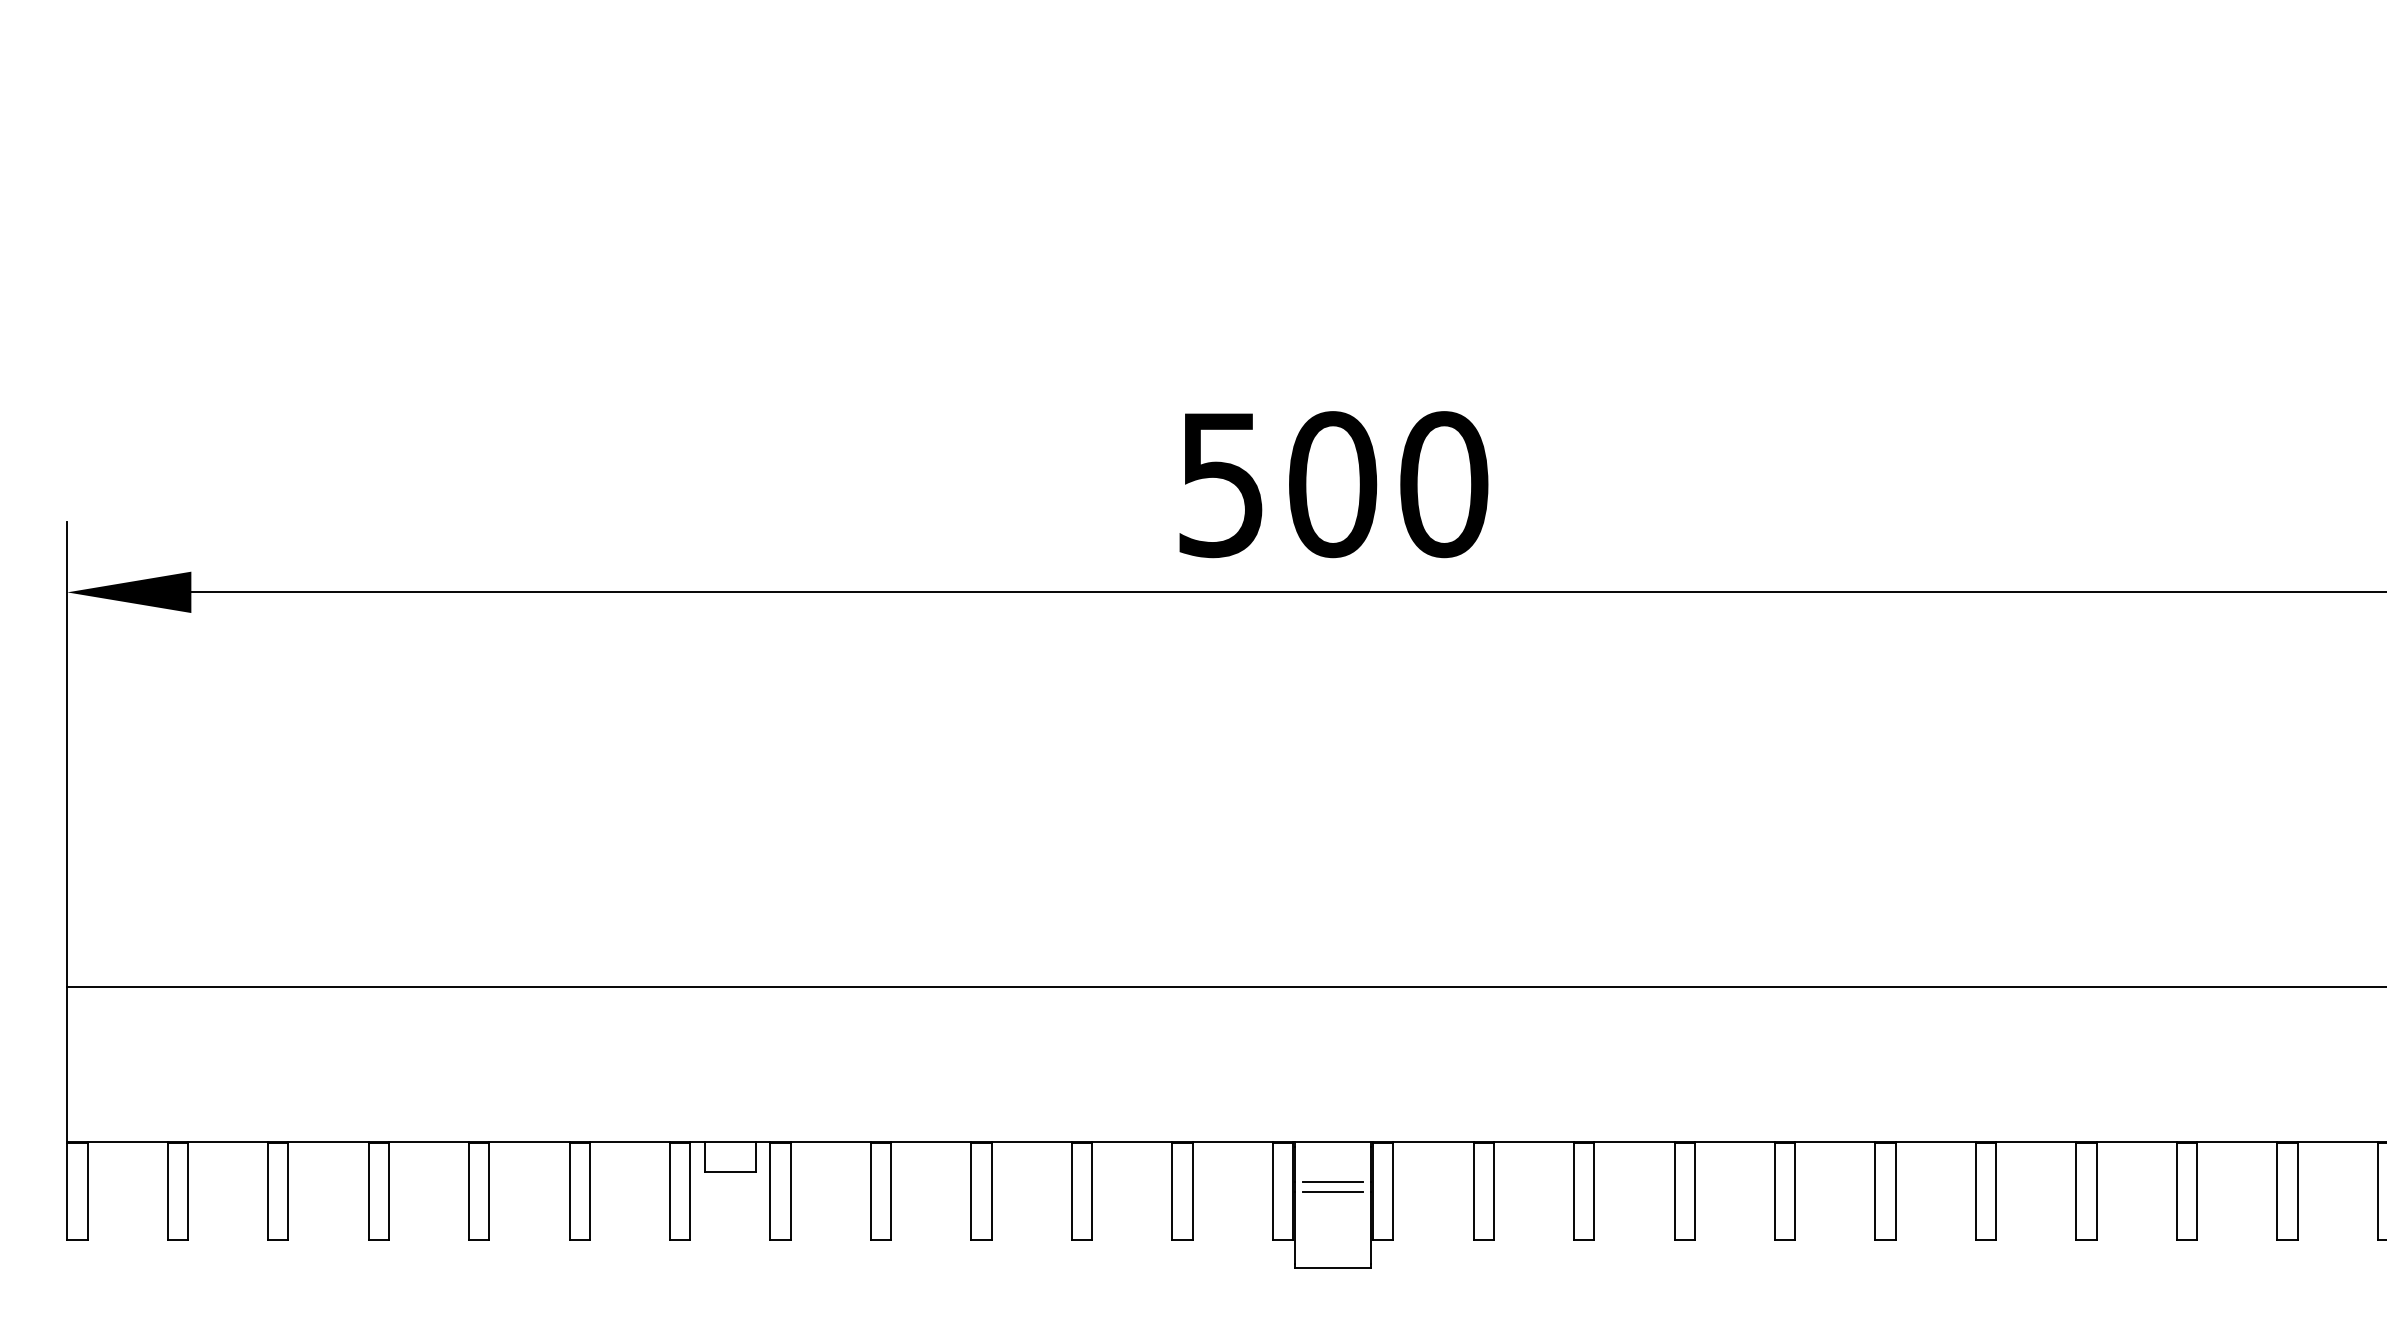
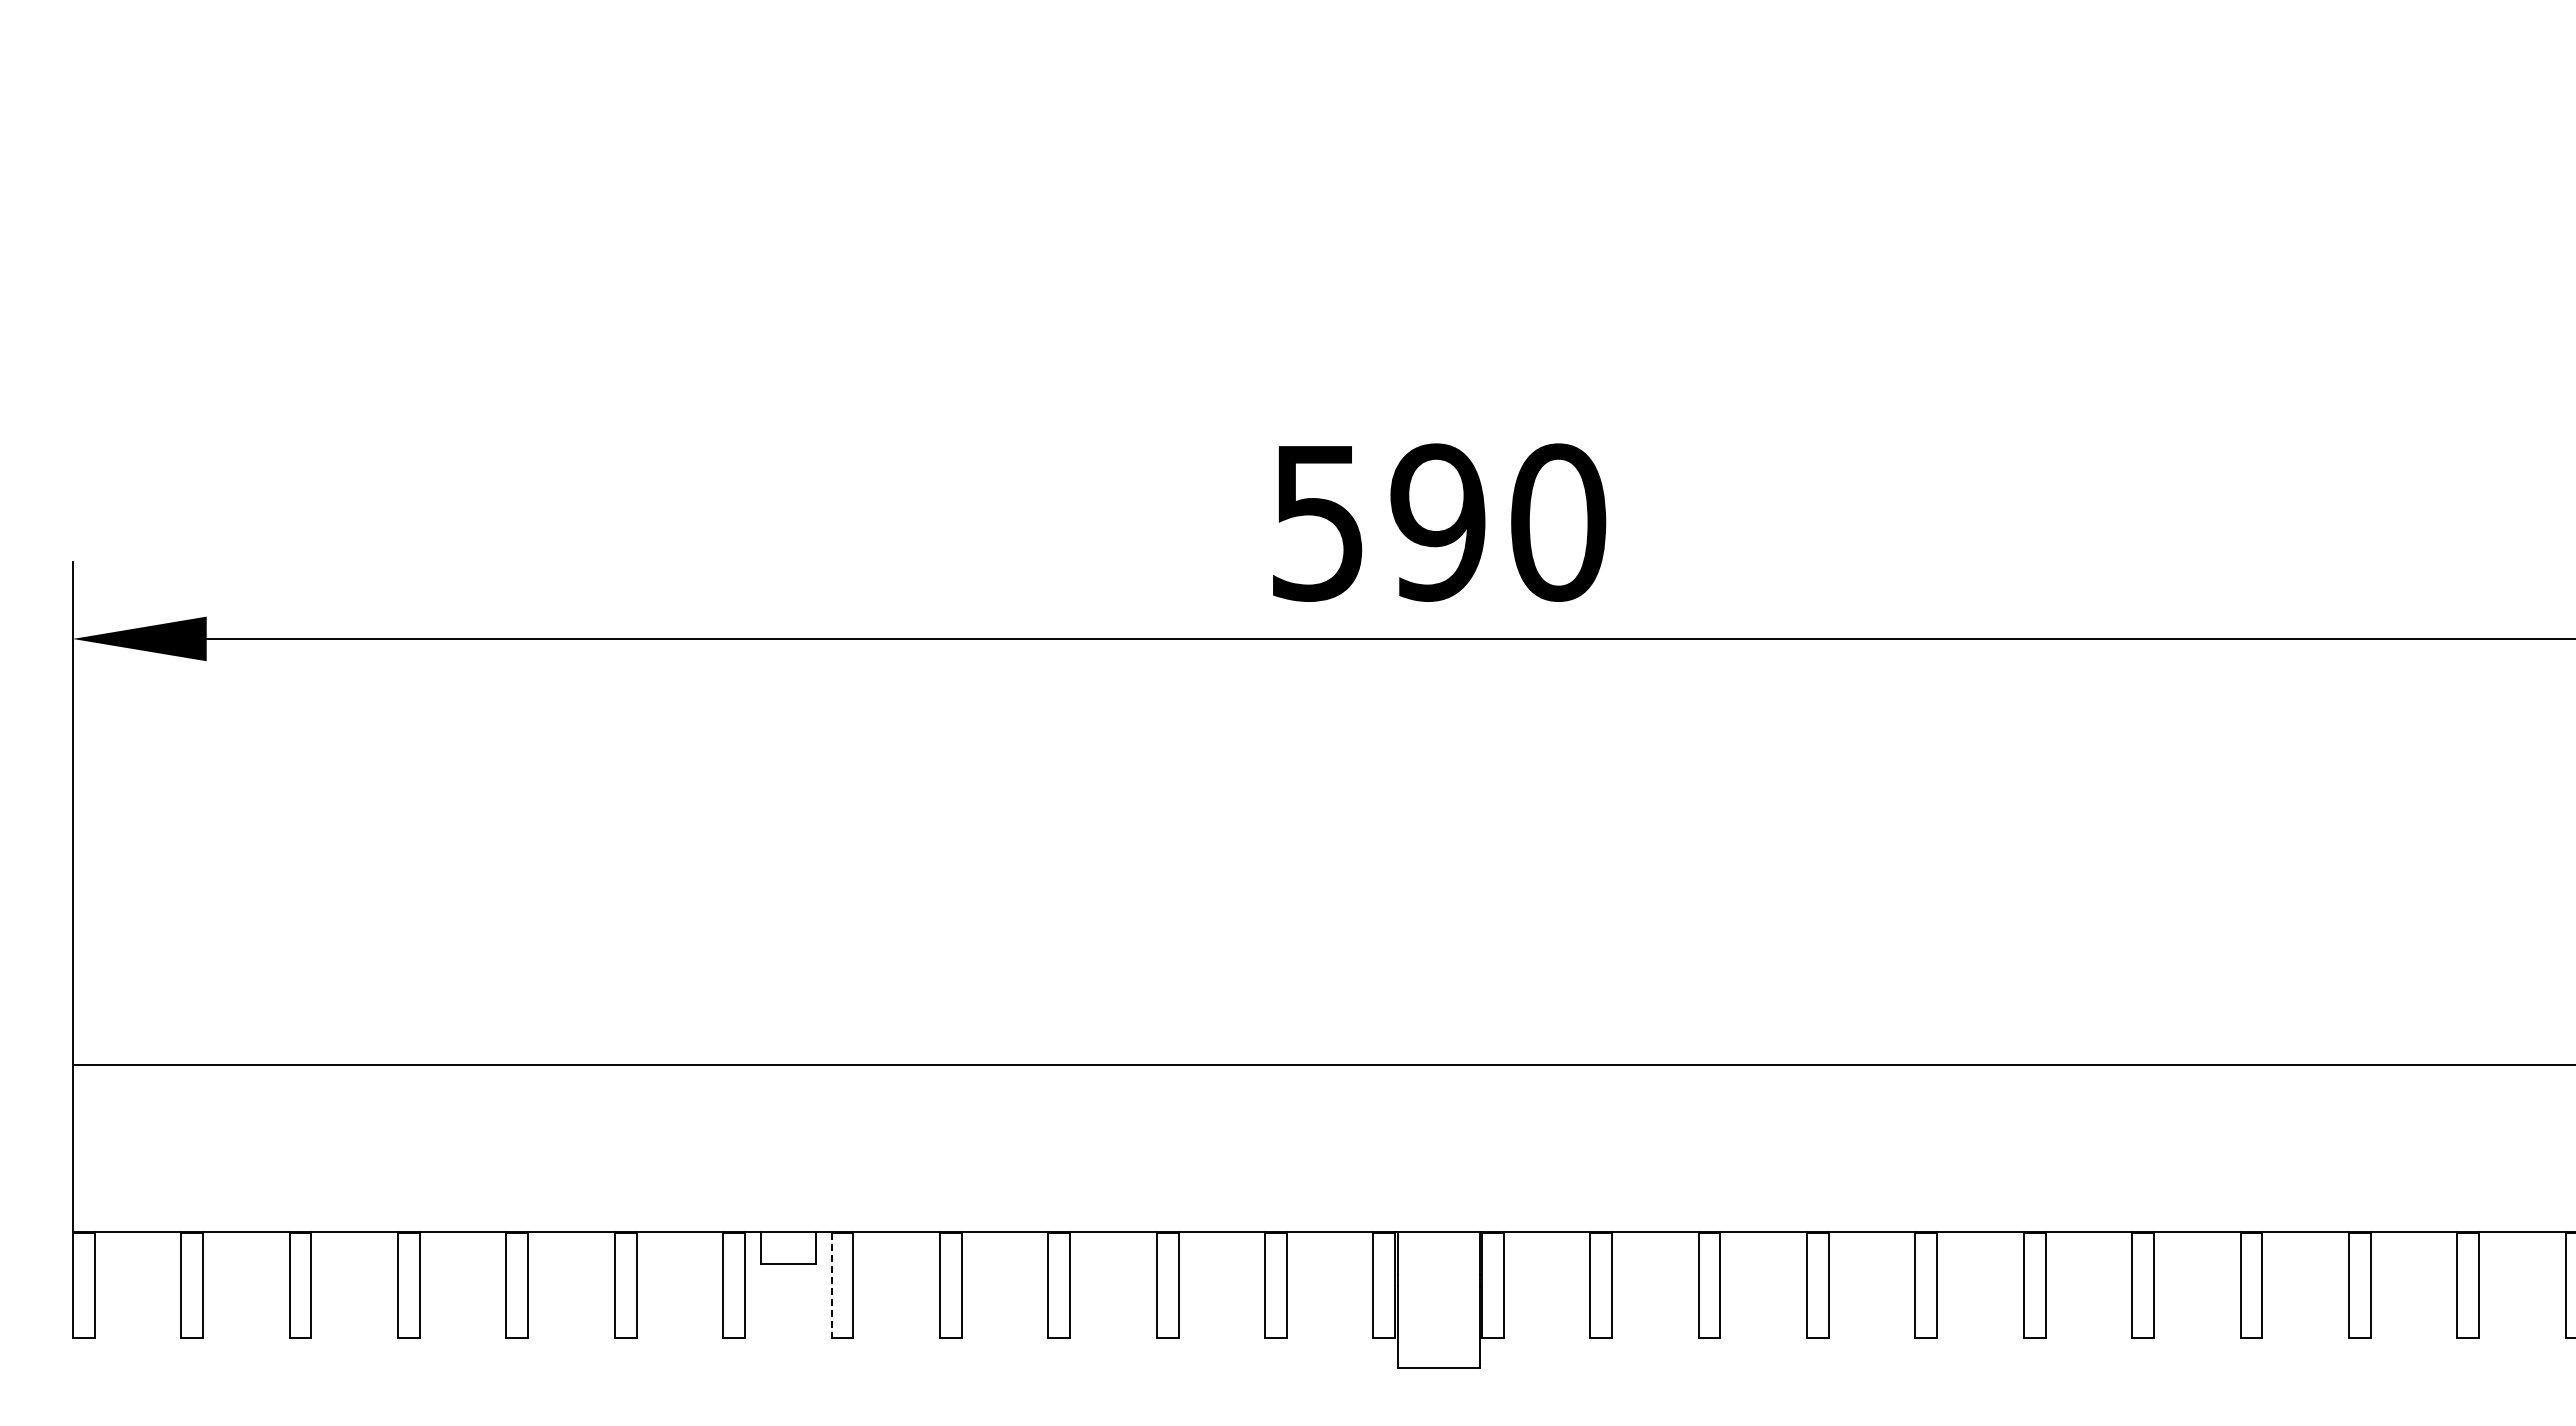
text: (1332, 484) -> (1438, 522), 500 -> 590
line: (1332, 1181) -> (1438, 1274), removed
line: (770, 1191) -> (831, 1285), solid -> dashed
line: (1332, 1191) -> (1438, 1285), removed

